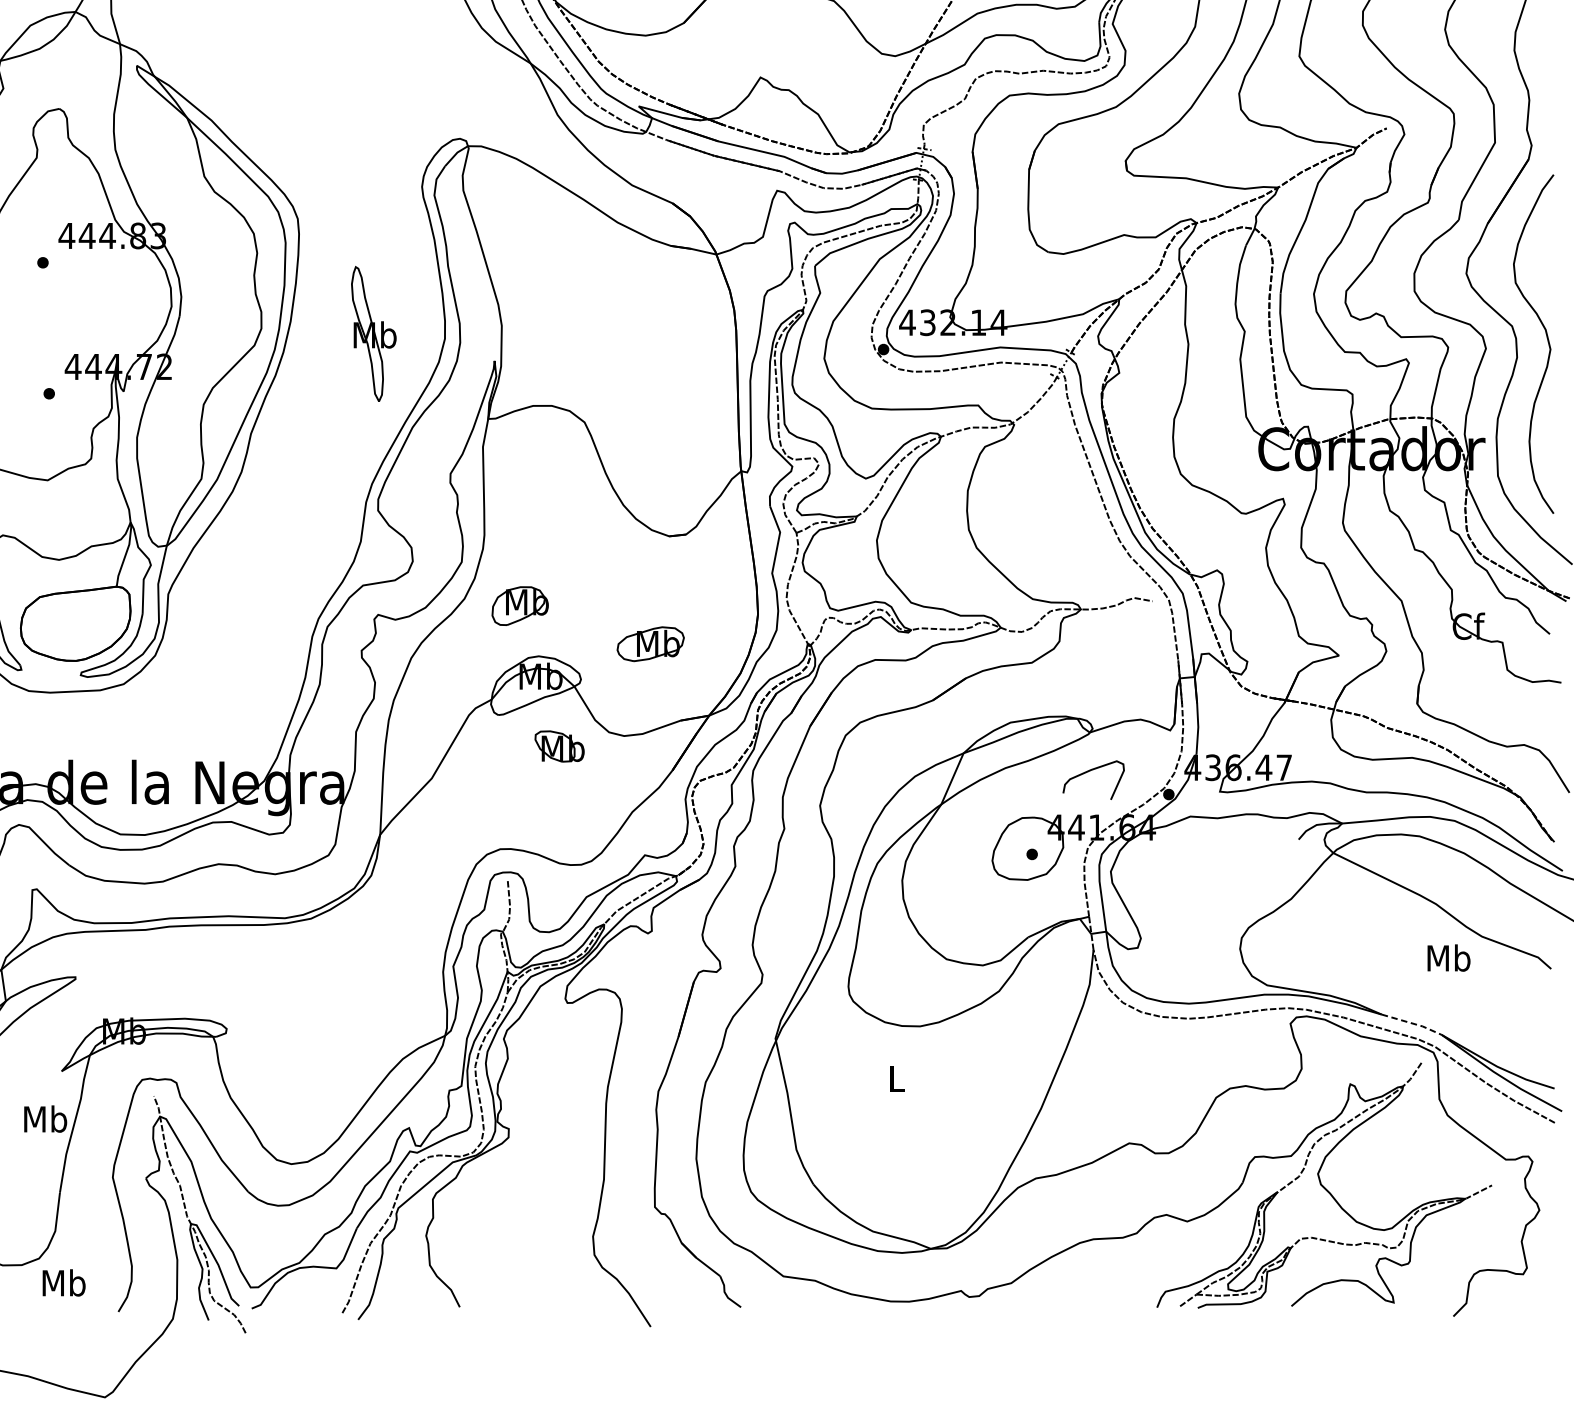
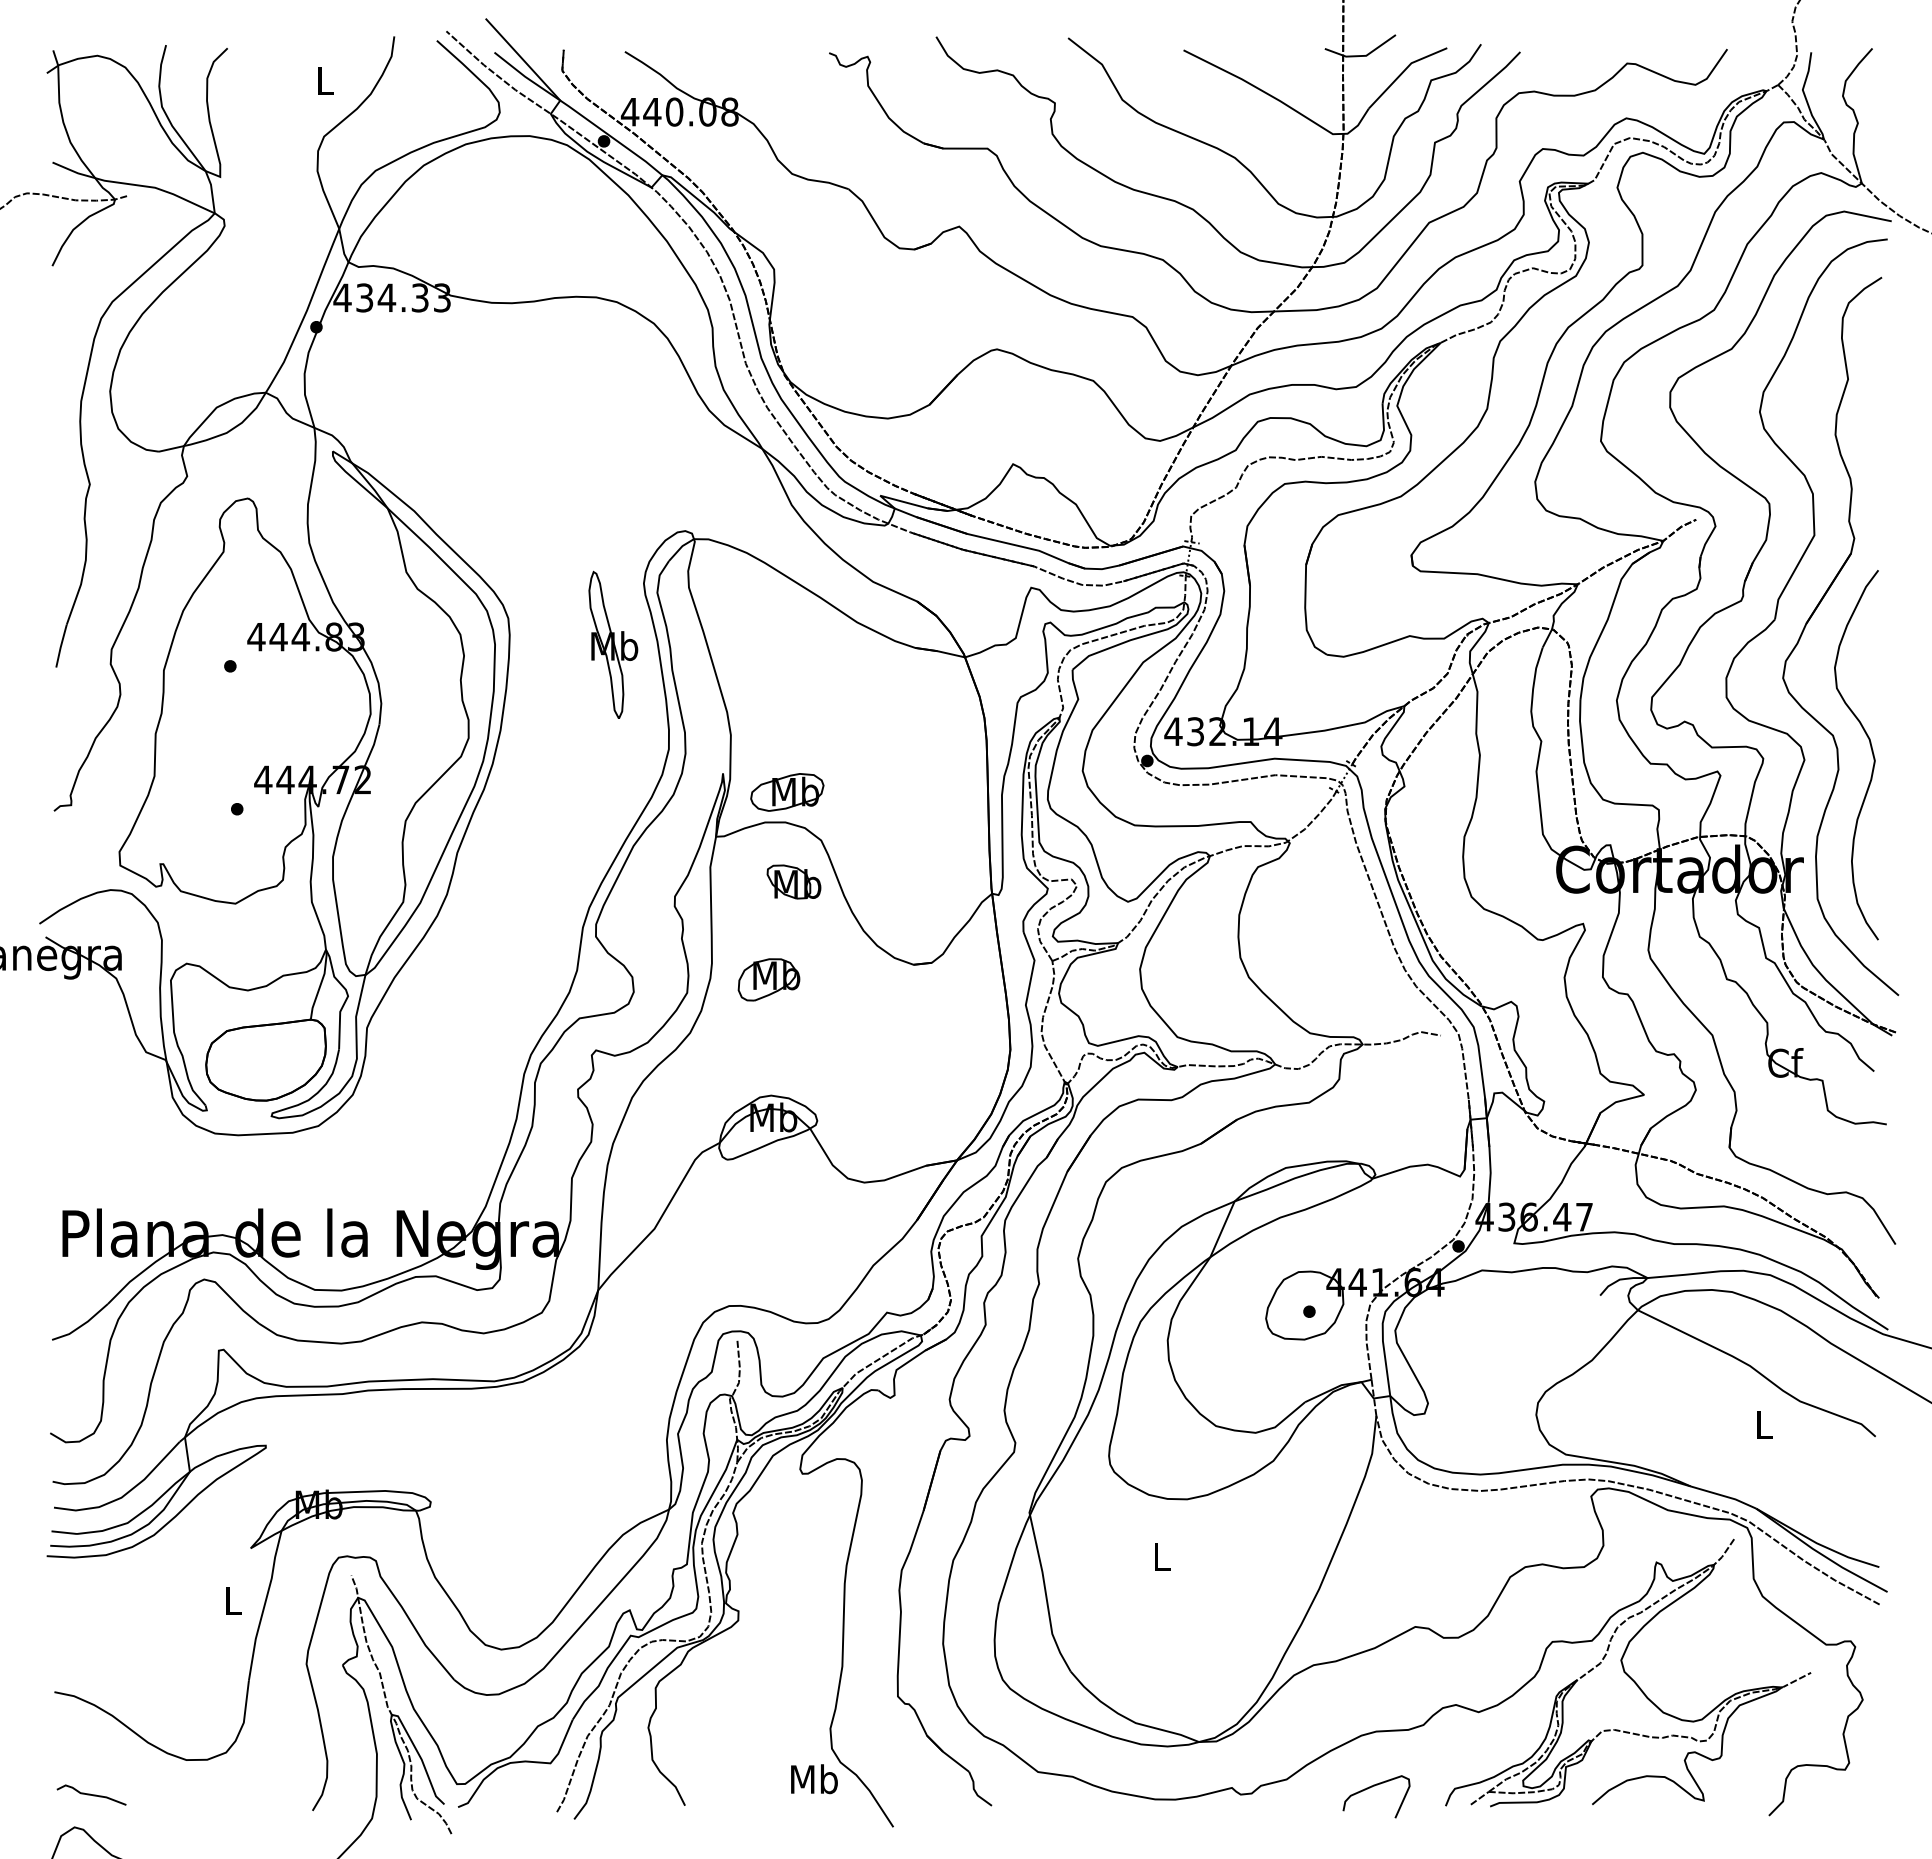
part: (374, 333) -> (613, 644), moved
part: (519, 605) -> (768, 979), moved
part: (650, 644) -> (787, 792), moved
part: (559, 746) -> (793, 881), moved
curve: (1089, 771) -> (1372, 1787), moved
text: (1448, 957) -> (1763, 1424), Mb -> L
line: (1413, 1023) -> (1725, 1496), dashed -> solid
text: (44, 1119) -> (232, 1600), Mb -> L
text: (64, 1283) -> (814, 1779), moved

